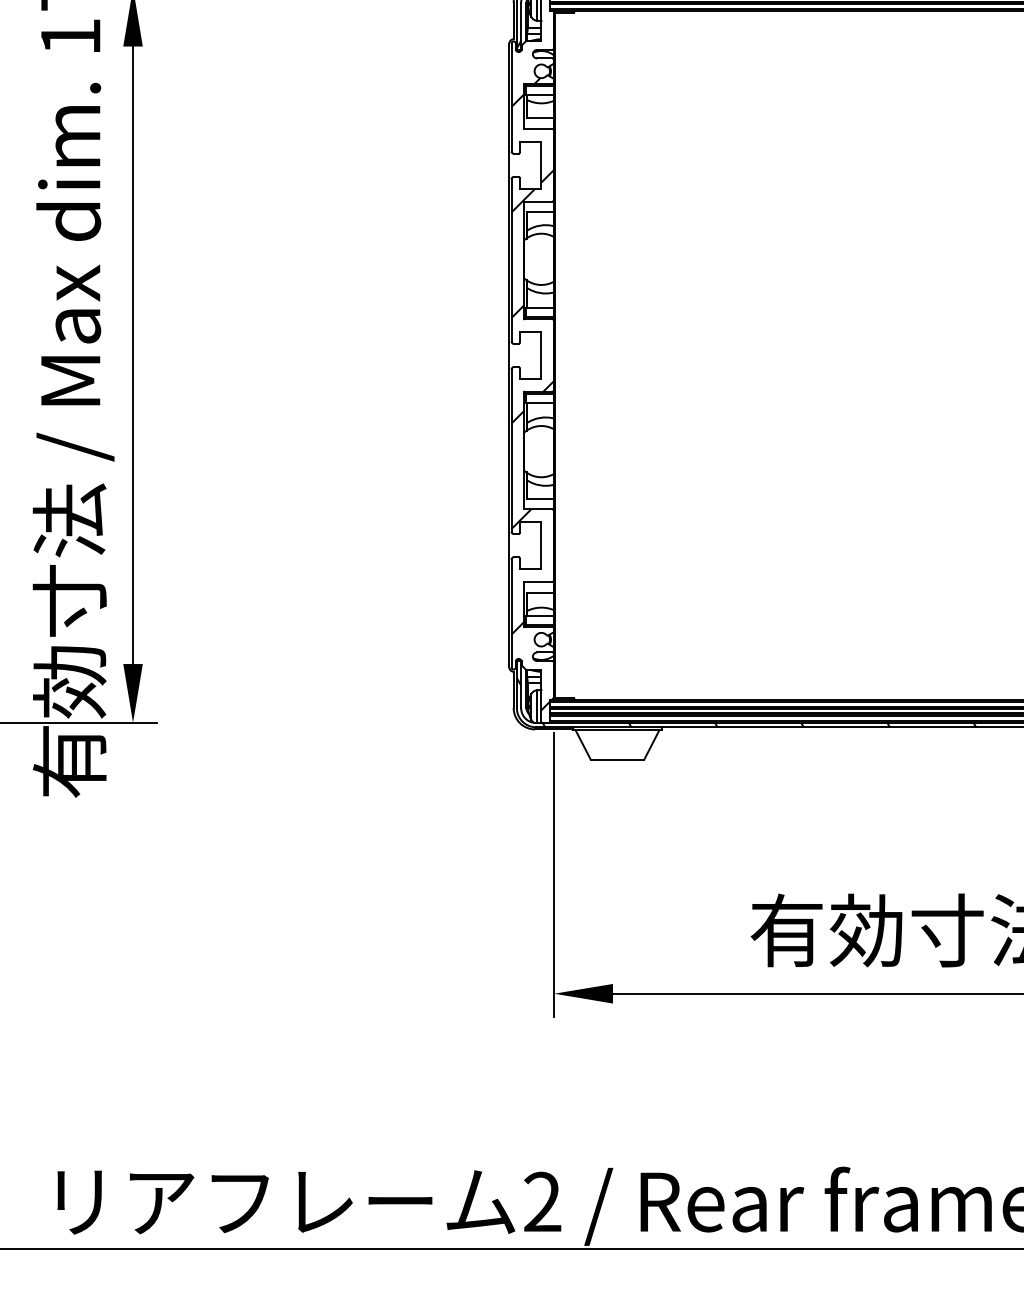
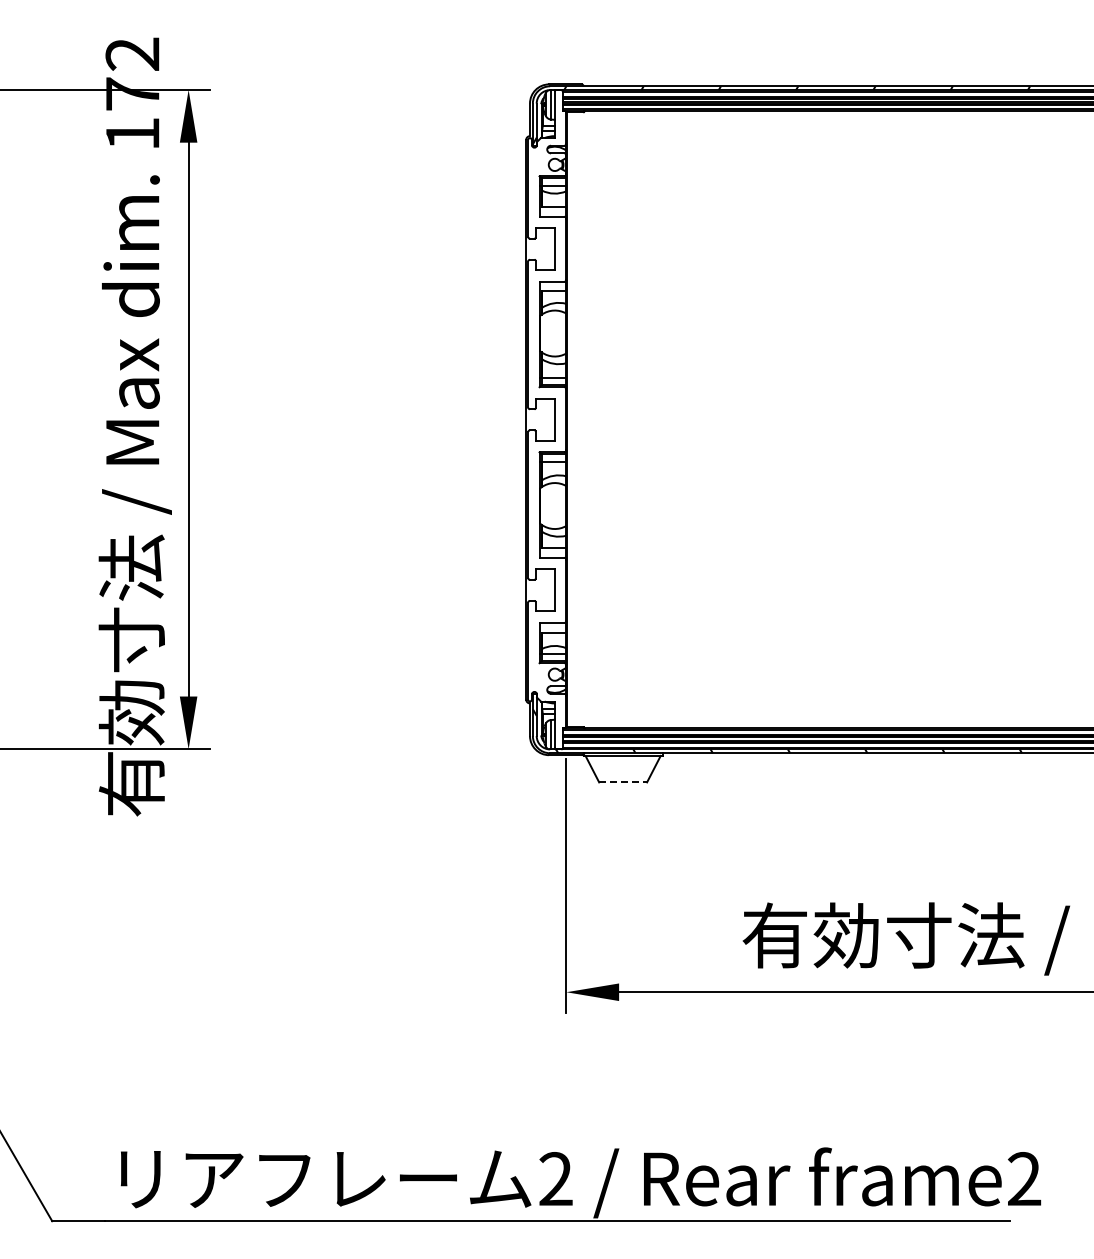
hatch: (533, 390) -> (547, 451), removed
line: (617, 759) -> (623, 782), solid -> dashed

